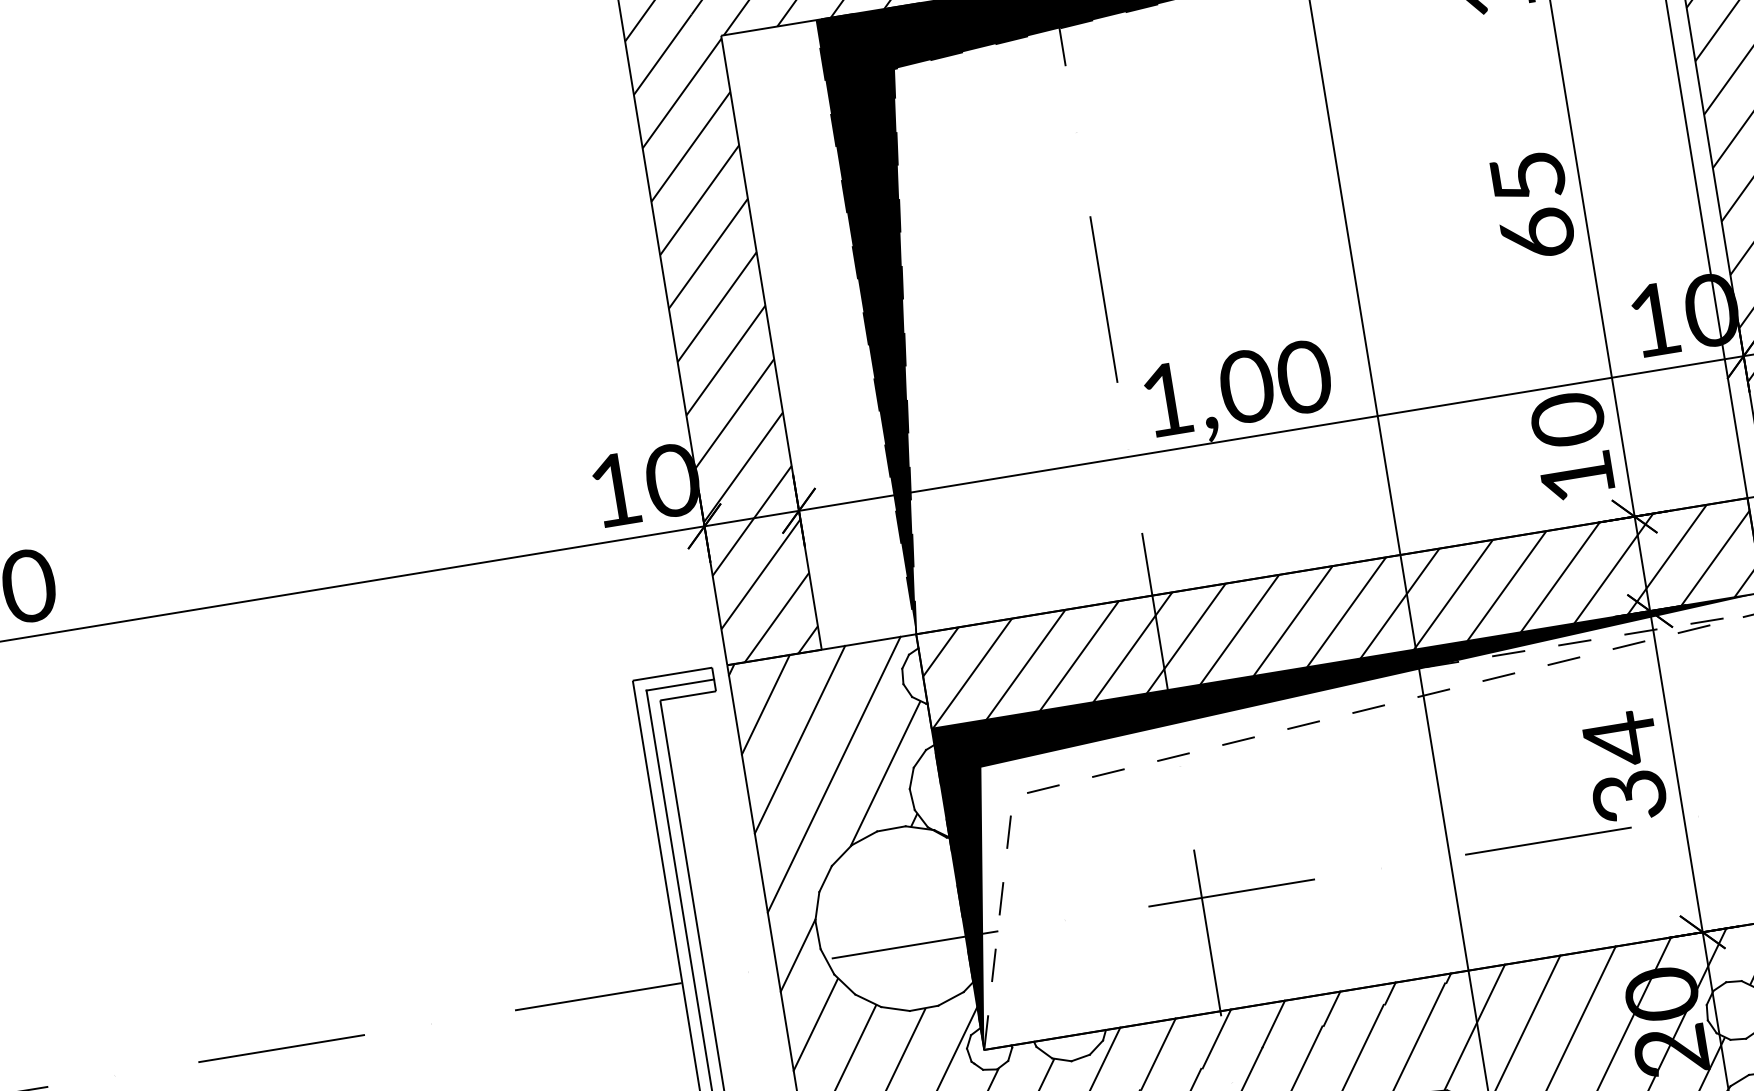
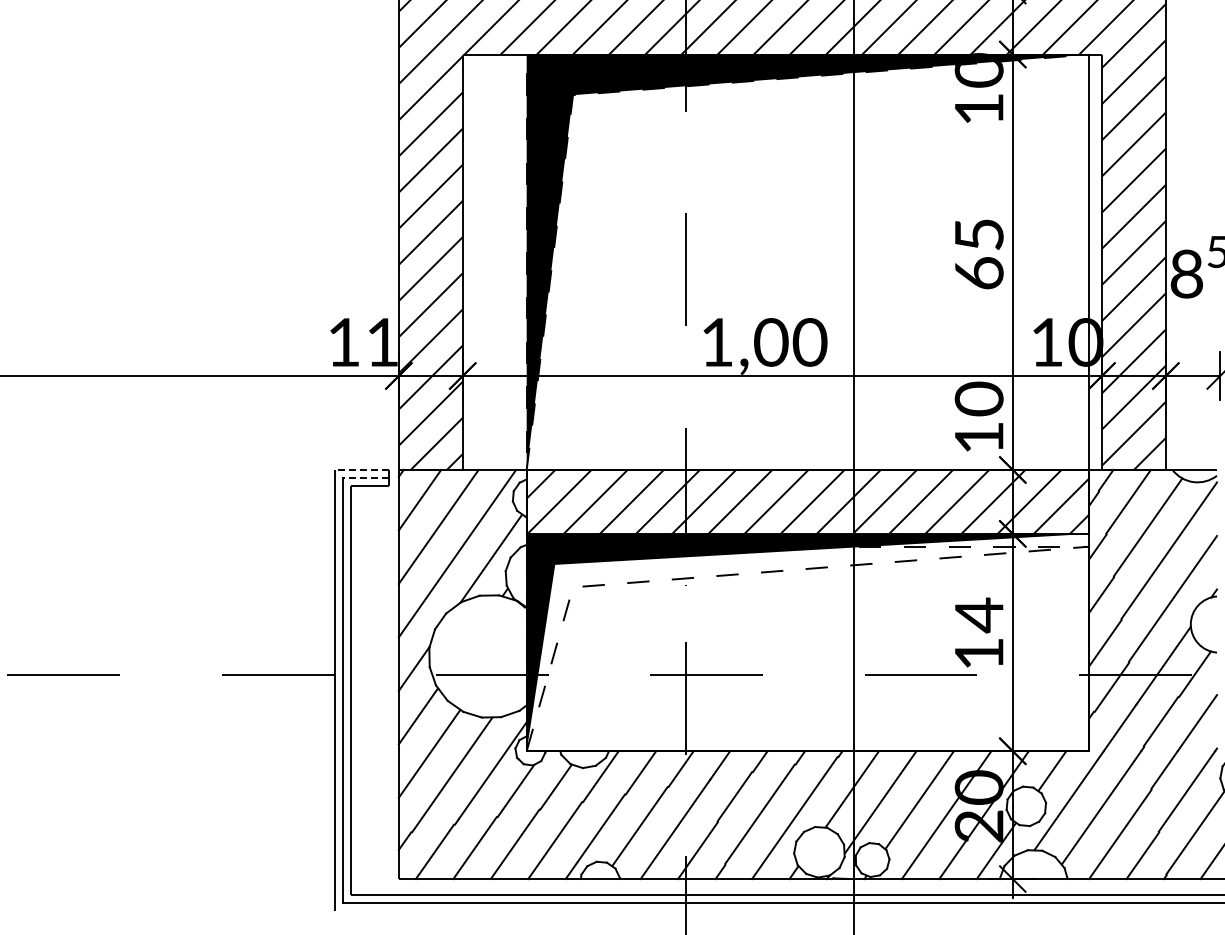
text: (672, 480) -> (382, 342), 10 -> 11
line: (672, 675) -> (361, 470), solid -> dashed
line: (679, 684) -> (365, 477), solid -> dashed
text: (1628, 797) -> (978, 654), 34 -> 14

